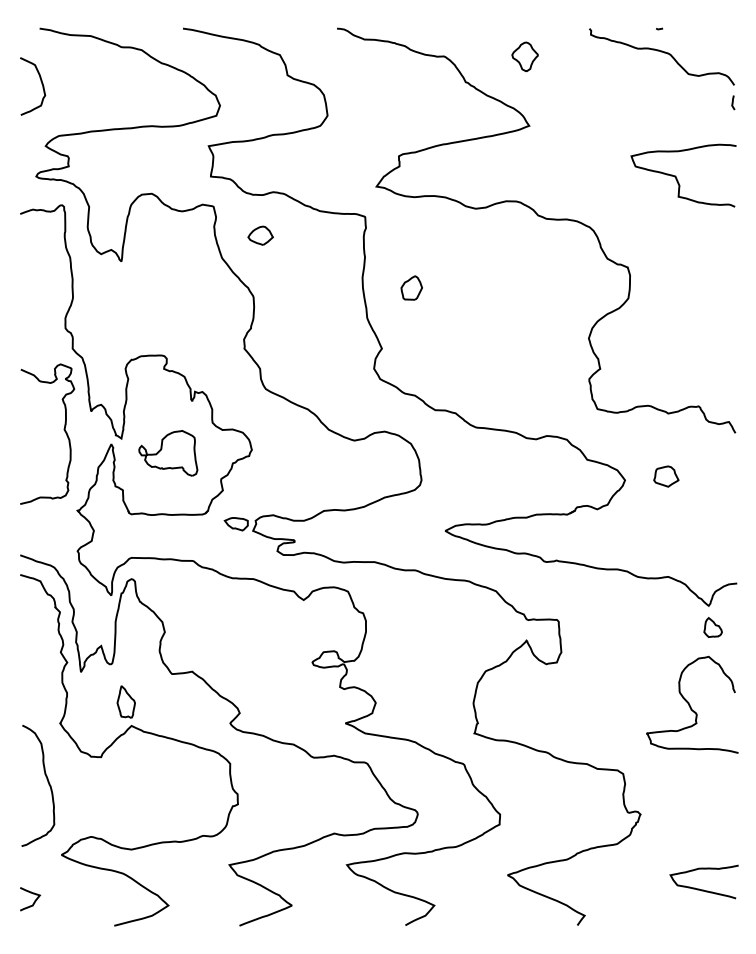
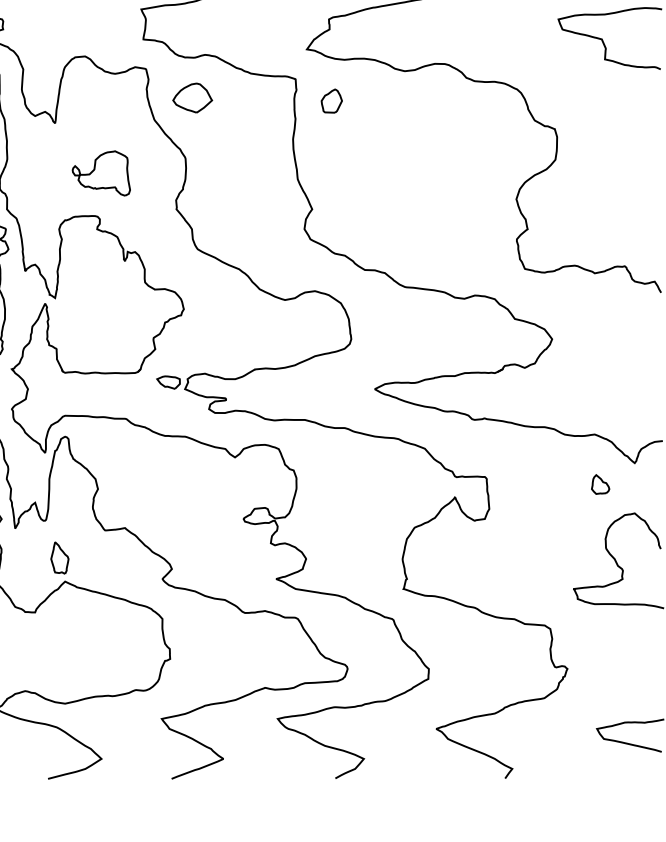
part: (260, 235) -> (192, 97), size x1.6
part: (411, 287) -> (331, 100), moved
part: (168, 453) -> (101, 173), moved
part: (666, 476) -> (593, 335), removed
part: (712, 627) -> (599, 484), moved

